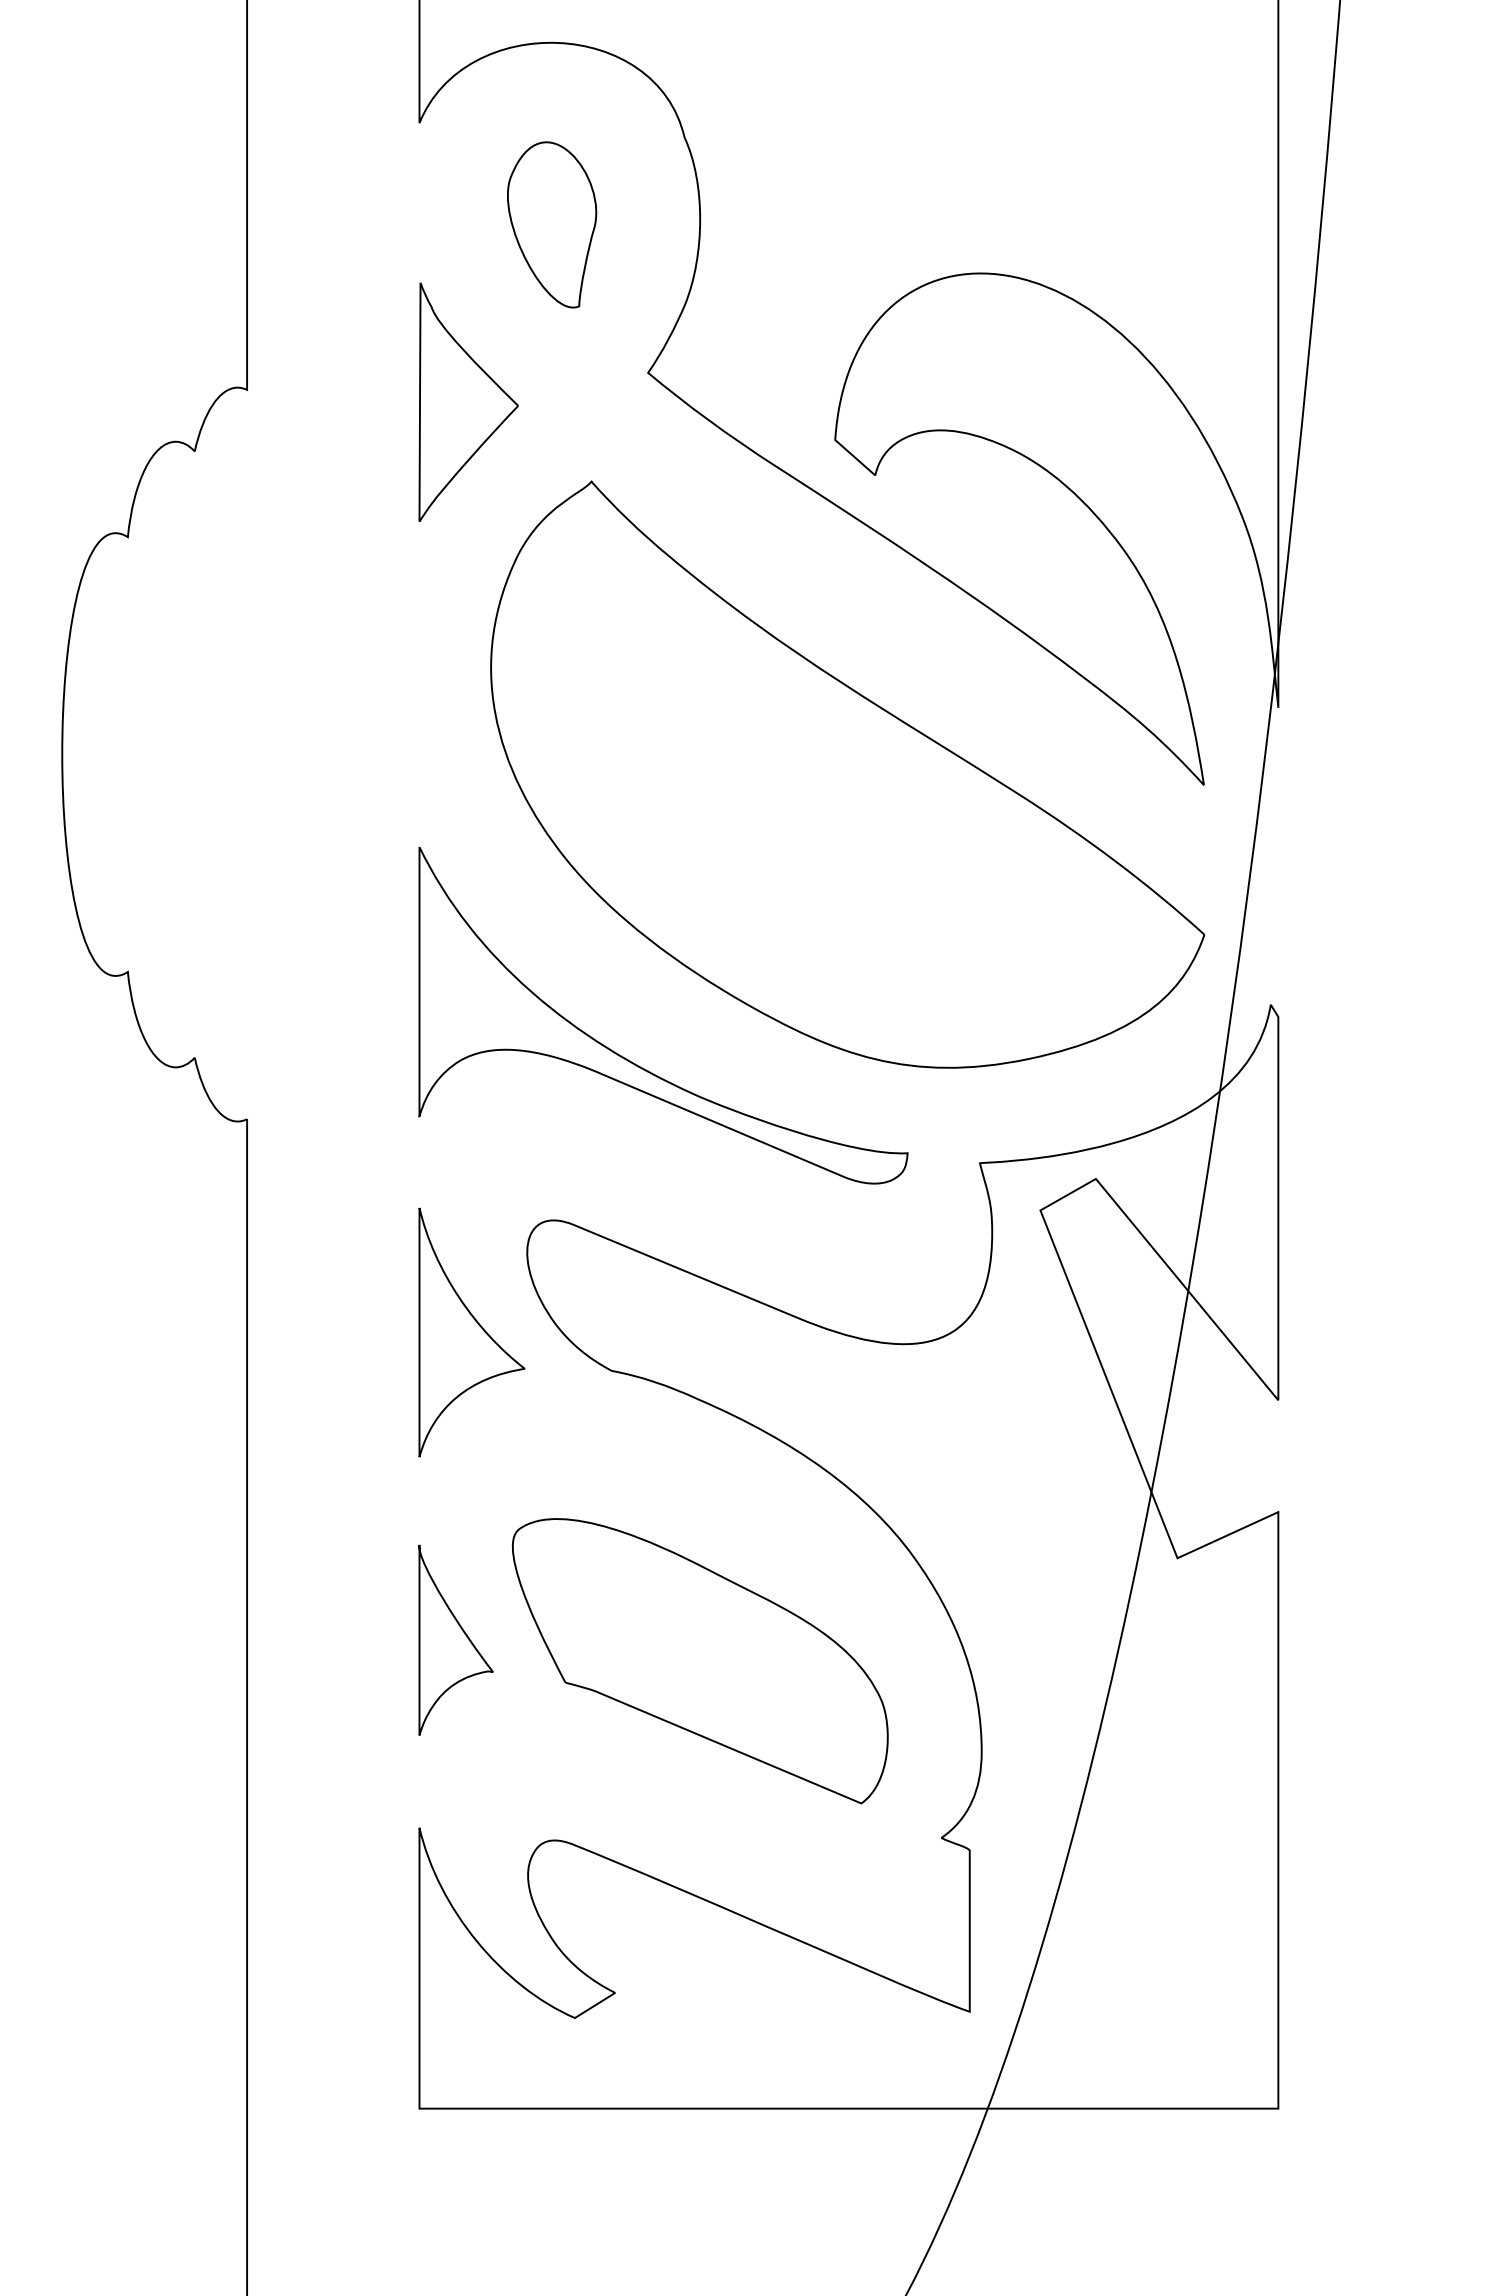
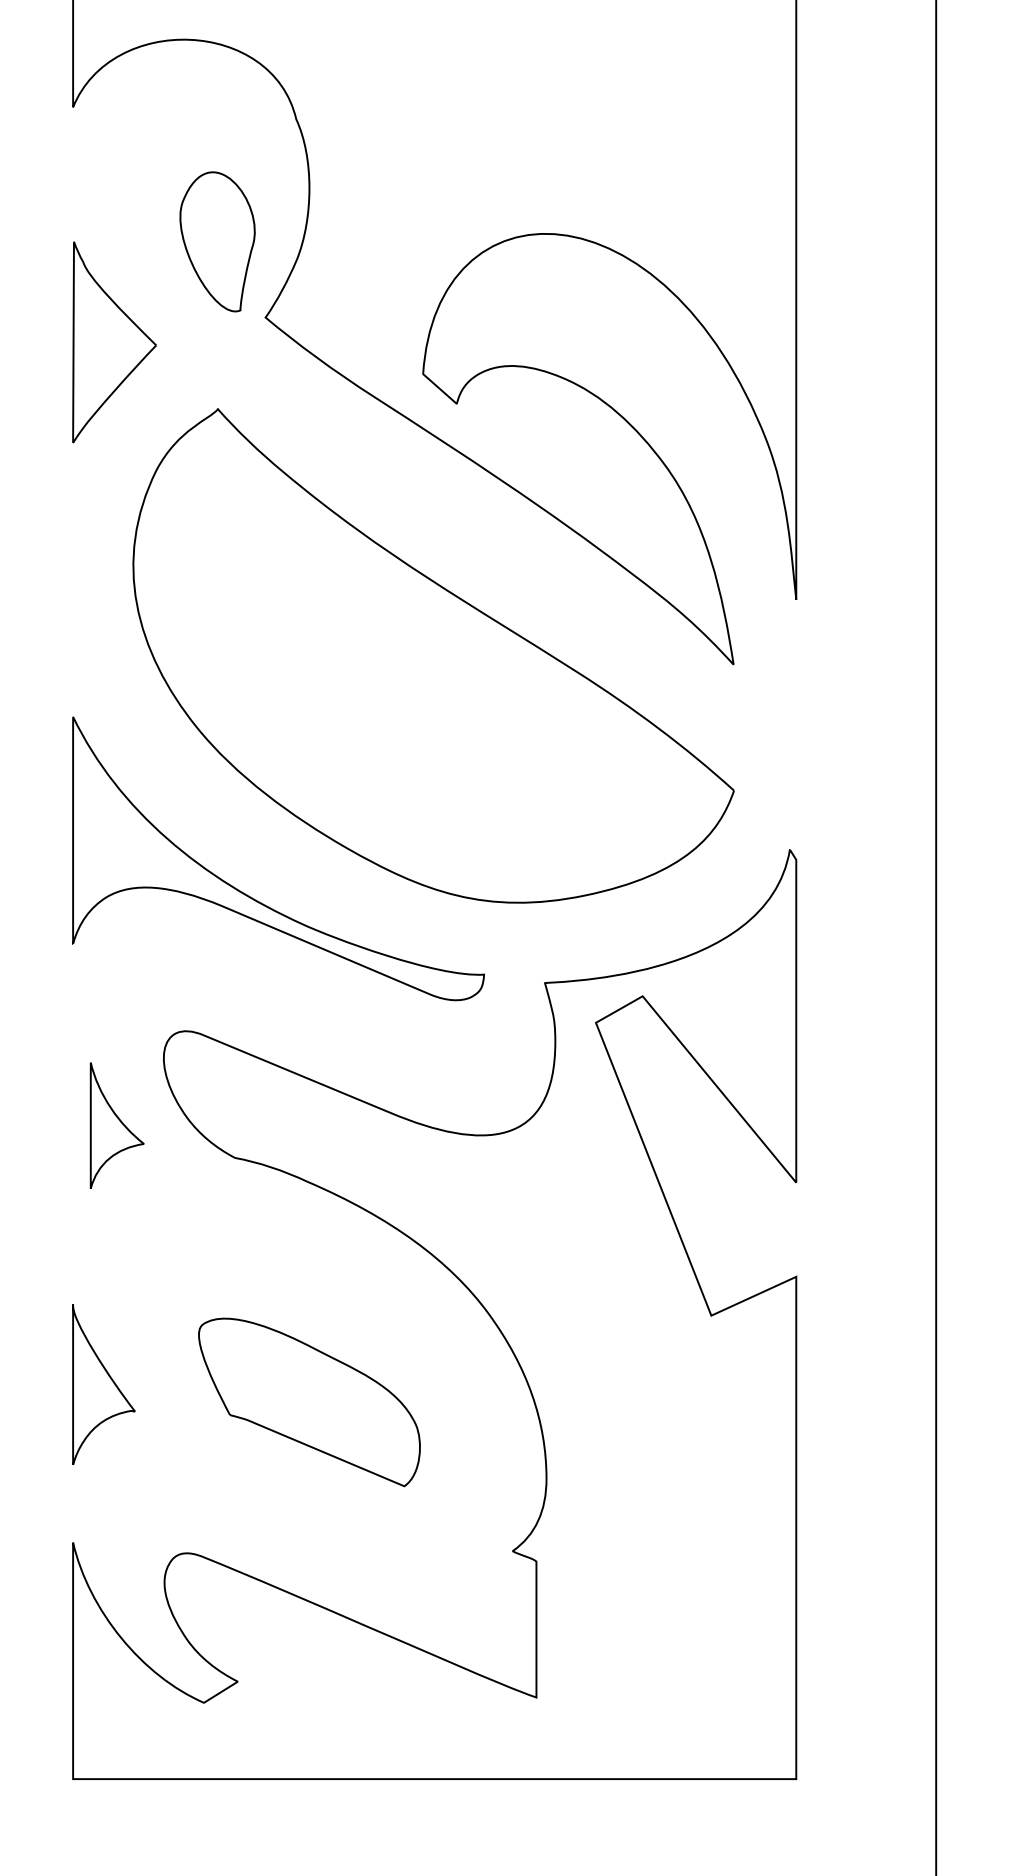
part: (552, 224) -> (217, 241), moved
part: (471, 1332) -> (116, 1125), size x0.6
part: (699, 1661) -> (308, 1402), size x0.7

